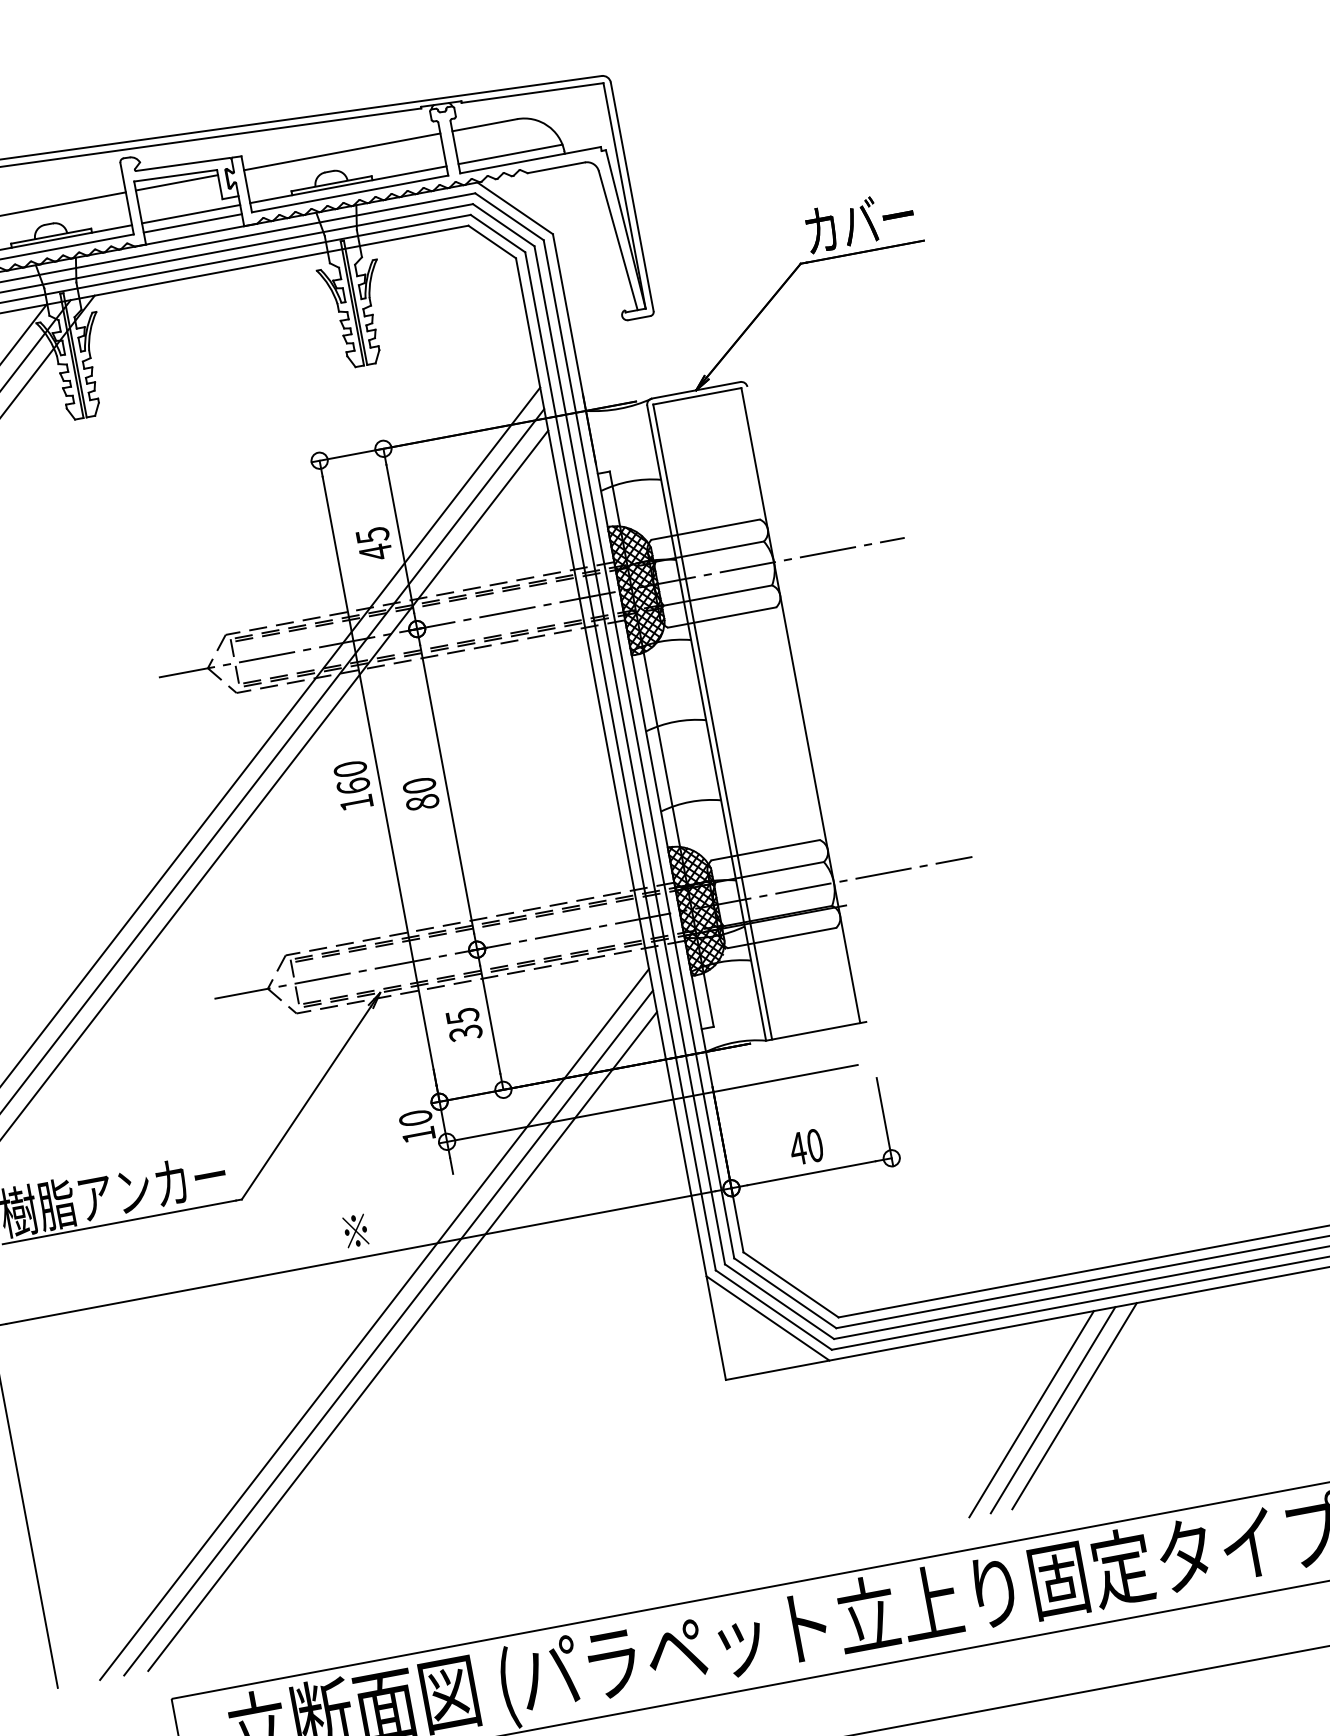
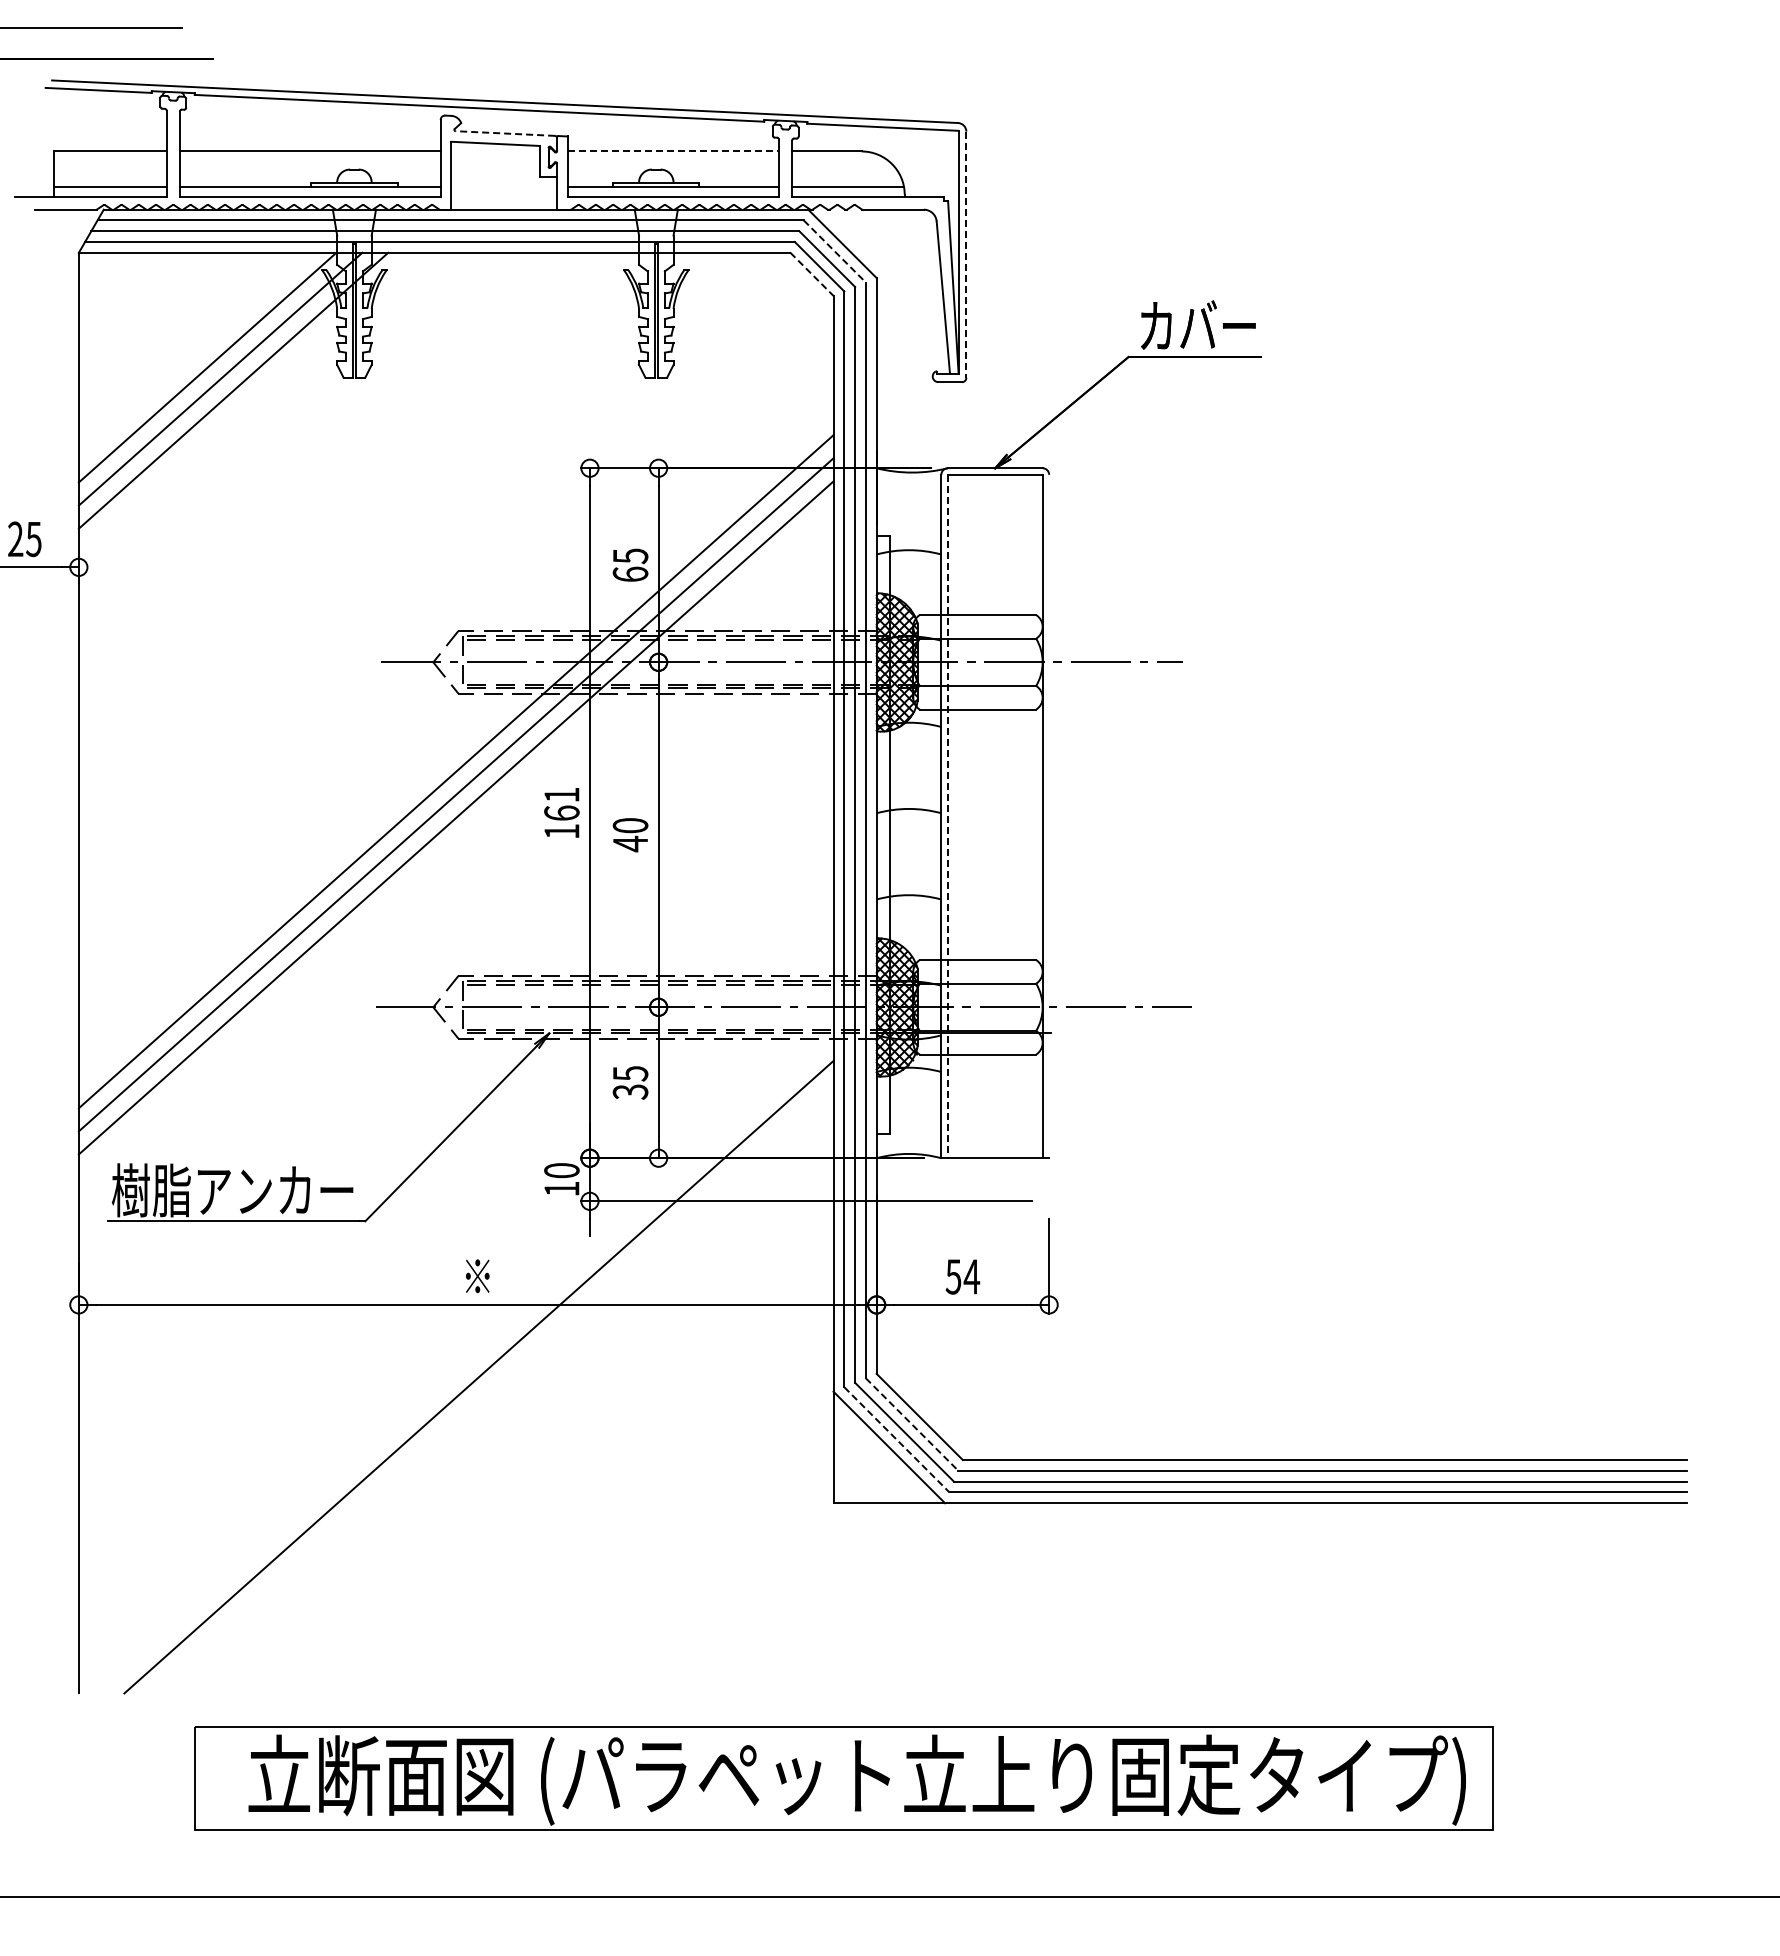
line: (342, 151) -> (673, 151), solid -> dashed
line: (182, 164) -> (505, 133), solid -> dashed
line: (176, 182) -> (495, 151), removed
line: (632, 197) -> (966, 255), solid -> dashed
line: (191, 213) -> (504, 186), removed
line: (509, 216) -> (834, 251), solid -> dashed
line: (193, 223) -> (504, 196), removed
line: (492, 242) -> (812, 274), solid -> dashed
text: (375, 552) -> (630, 574), 45 -> 65
line: (712, 722) -> (947, 816), solid -> dashed
text: (349, 768) -> (561, 794), 160 -> 161
text: (422, 802) -> (630, 843), 80 -> 40
text: (806, 1146) -> (962, 1276), 40 -> 54
line: (785, 1293) -> (912, 1424), solid -> dashed
line: (774, 1310) -> (897, 1440), solid -> dashed
line: (388, 1332) -> (491, 1388), removed
line: (402, 1341) -> (504, 1400), removed
line: (1074, 1406) -> (1190, 1598), removed
line: (1052, 1410) -> (1167, 1598), removed
line: (1031, 1414) -> (1144, 1598), removed

